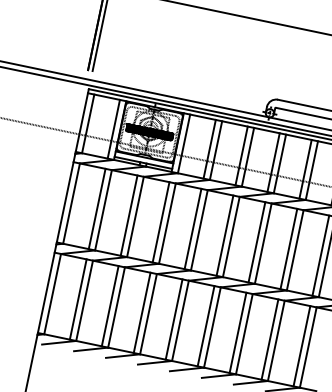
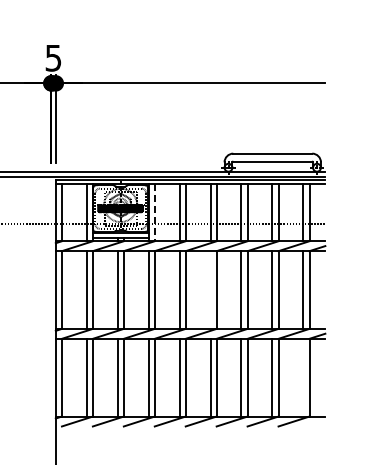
line: (183, 144) -> (154, 213), solid -> dashed
line: (225, 235) -> (210, 289), removed
line: (302, 346) -> (303, 377), removed

